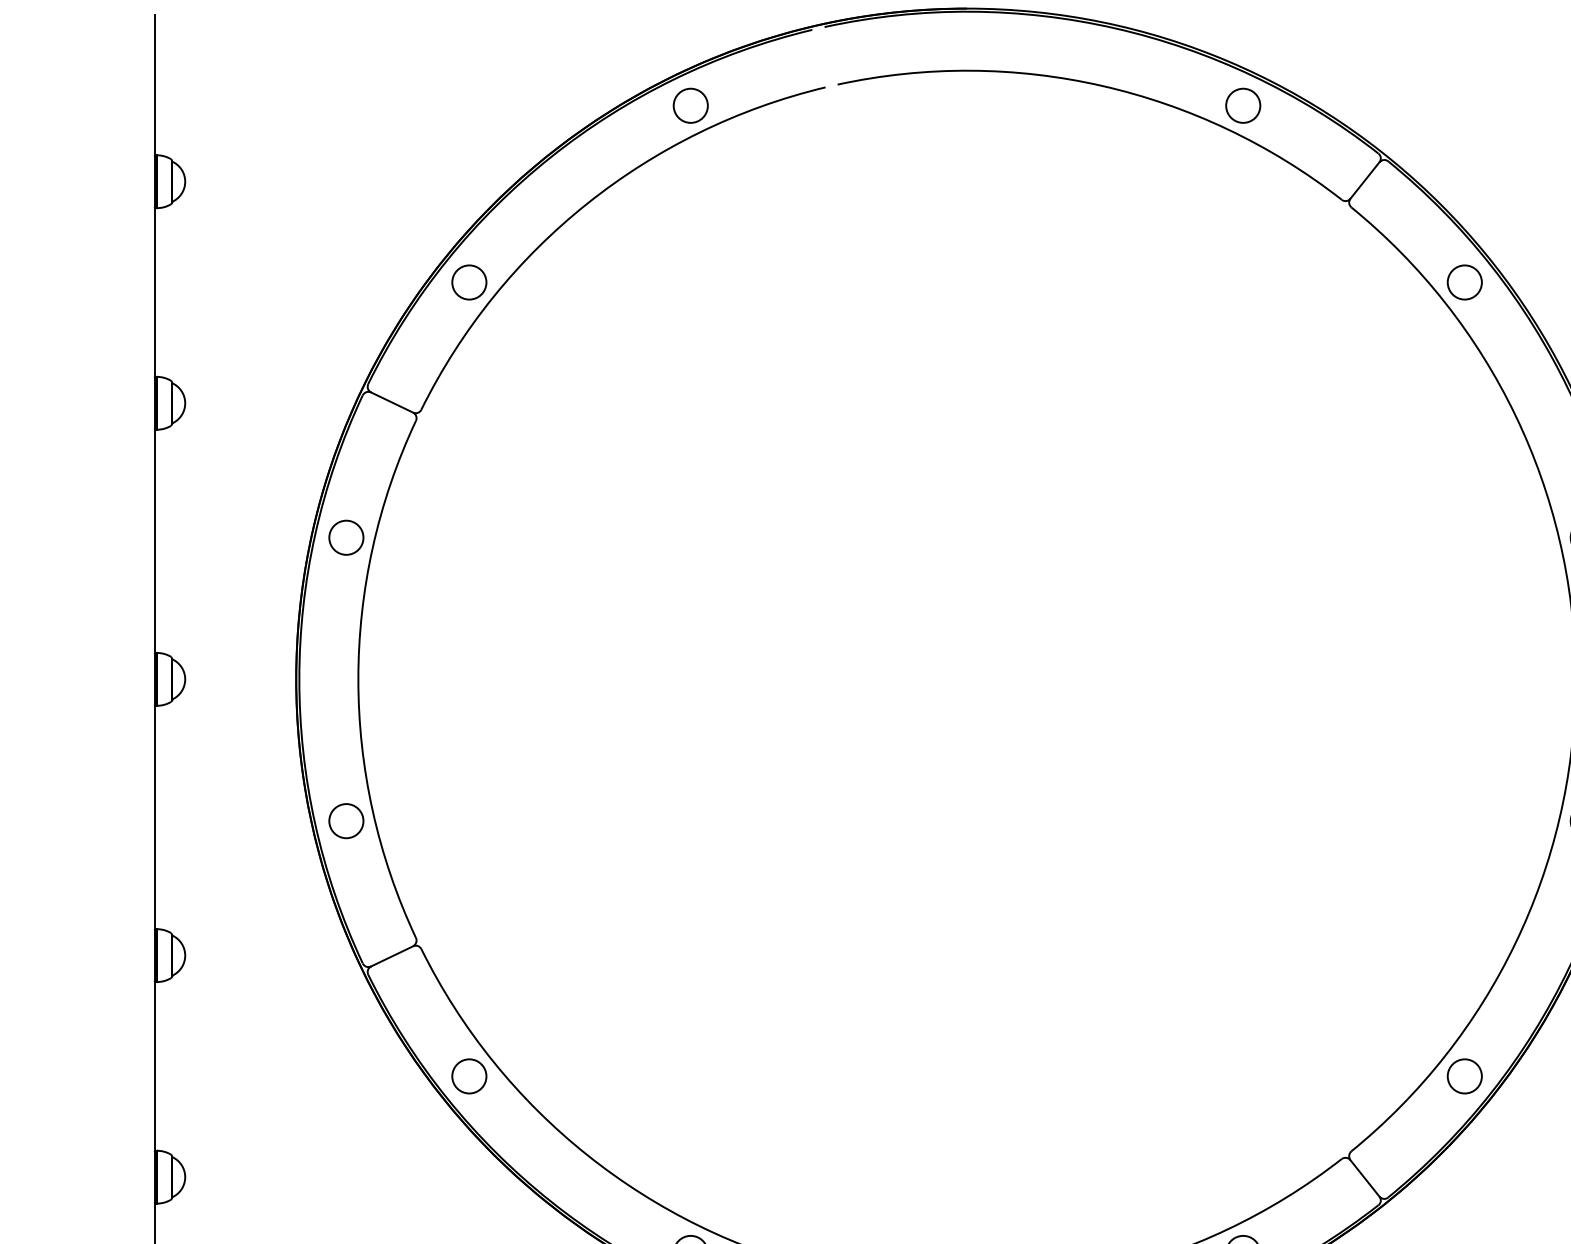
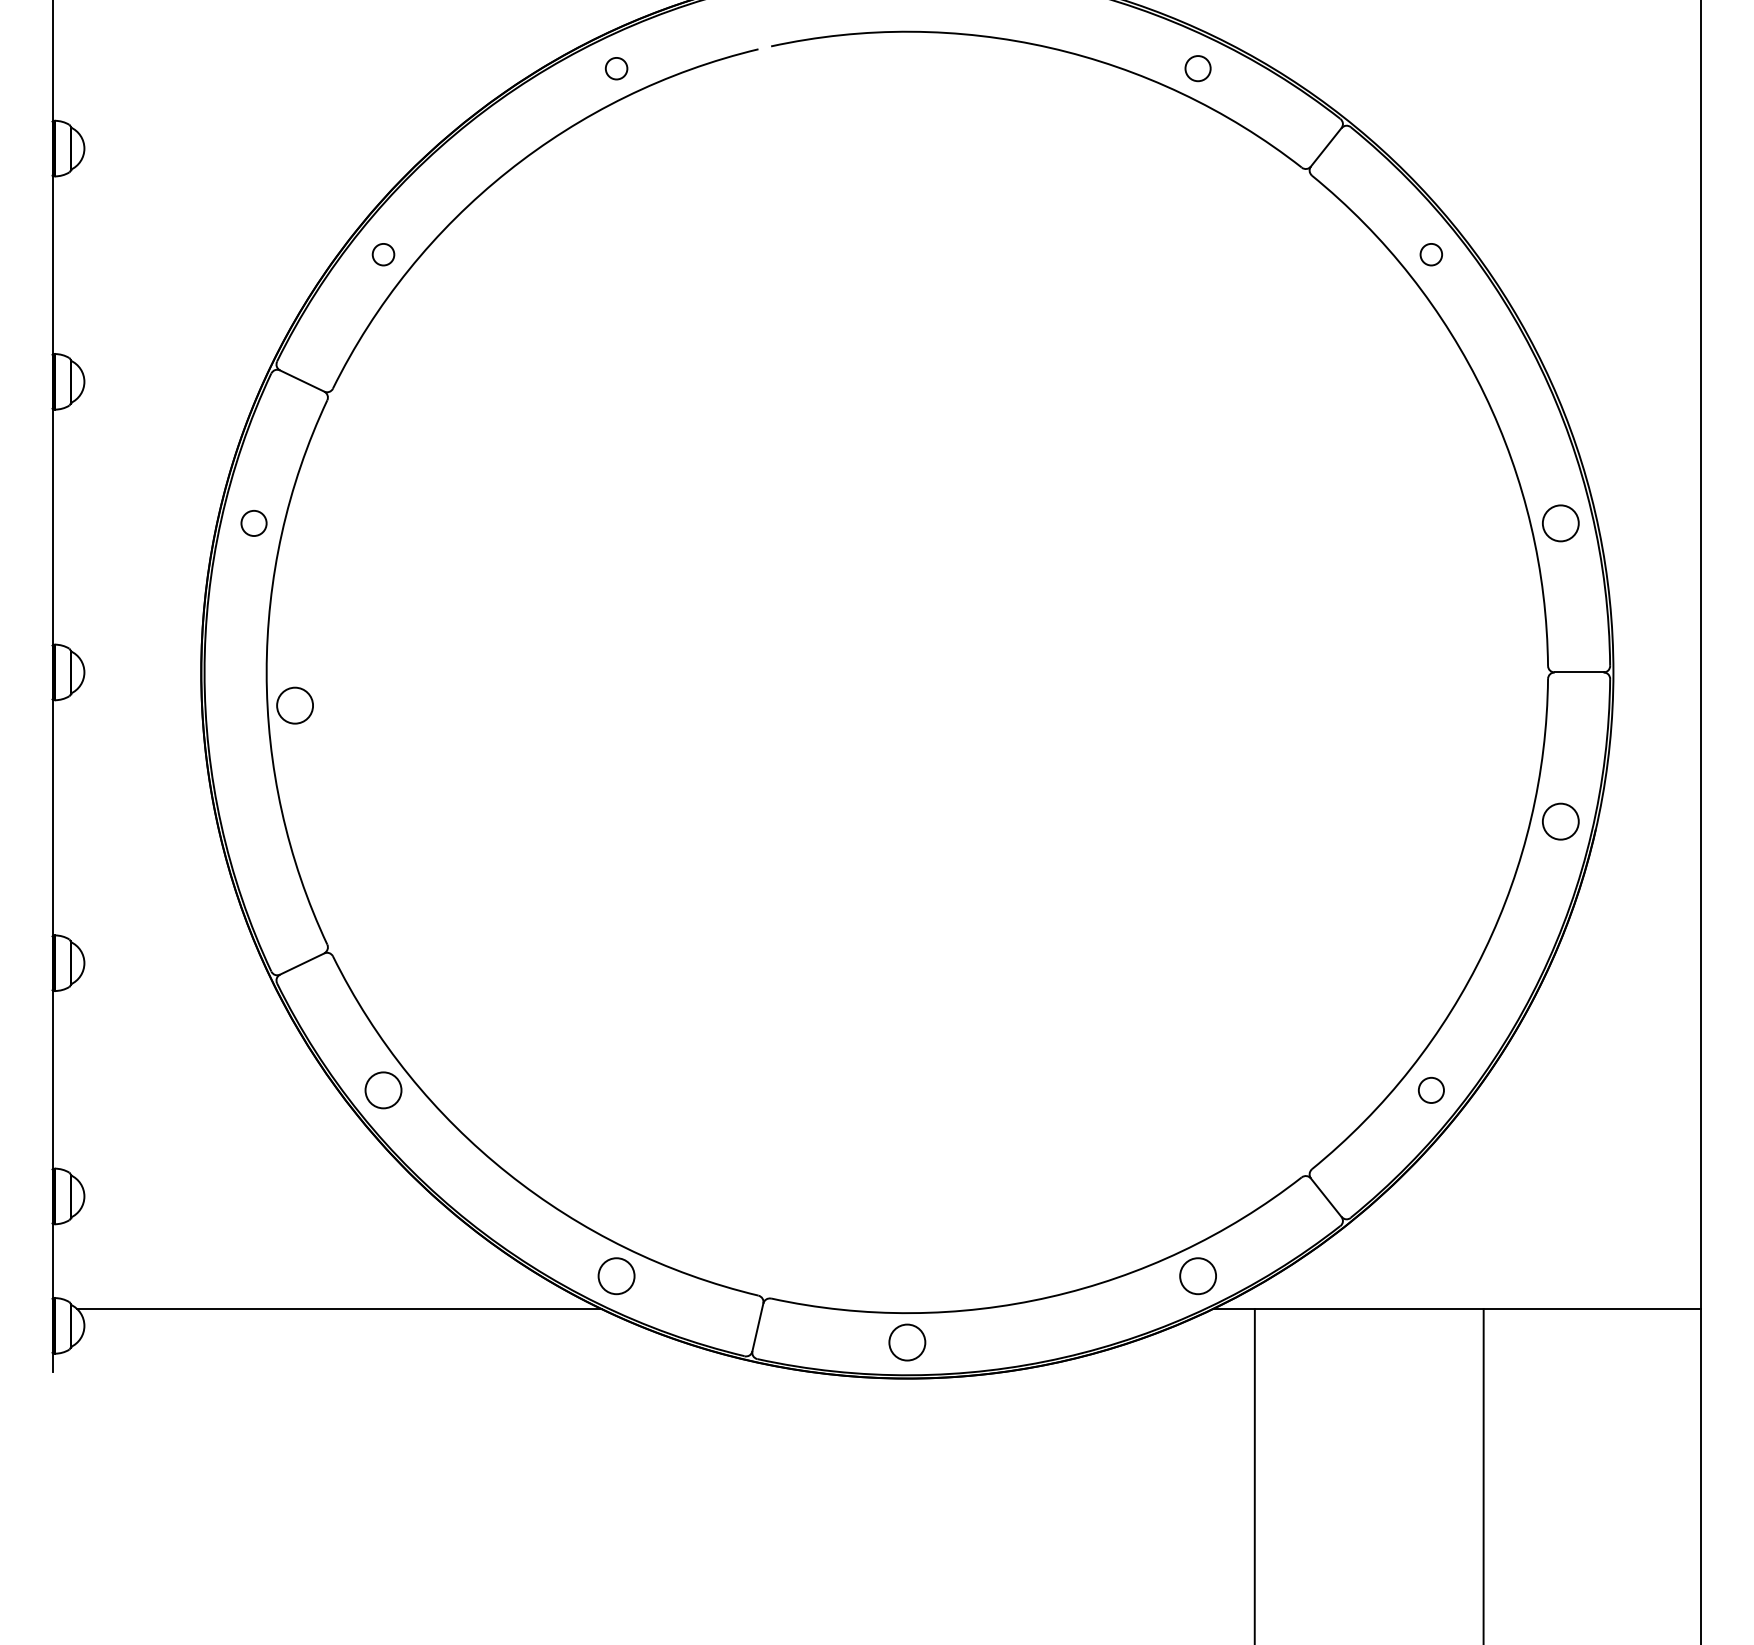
circle: (690, 105) -> (616, 68), size x0.6
circle: (1242, 105) -> (1197, 68), size x0.7
circle: (469, 282) -> (383, 254), size x0.6
circle: (1464, 282) -> (1431, 254), size x0.6
circle: (345, 537) -> (253, 523), size x0.7
circle: (345, 820) -> (294, 705), moved
circle: (1464, 1076) -> (1431, 1090), size x0.7

